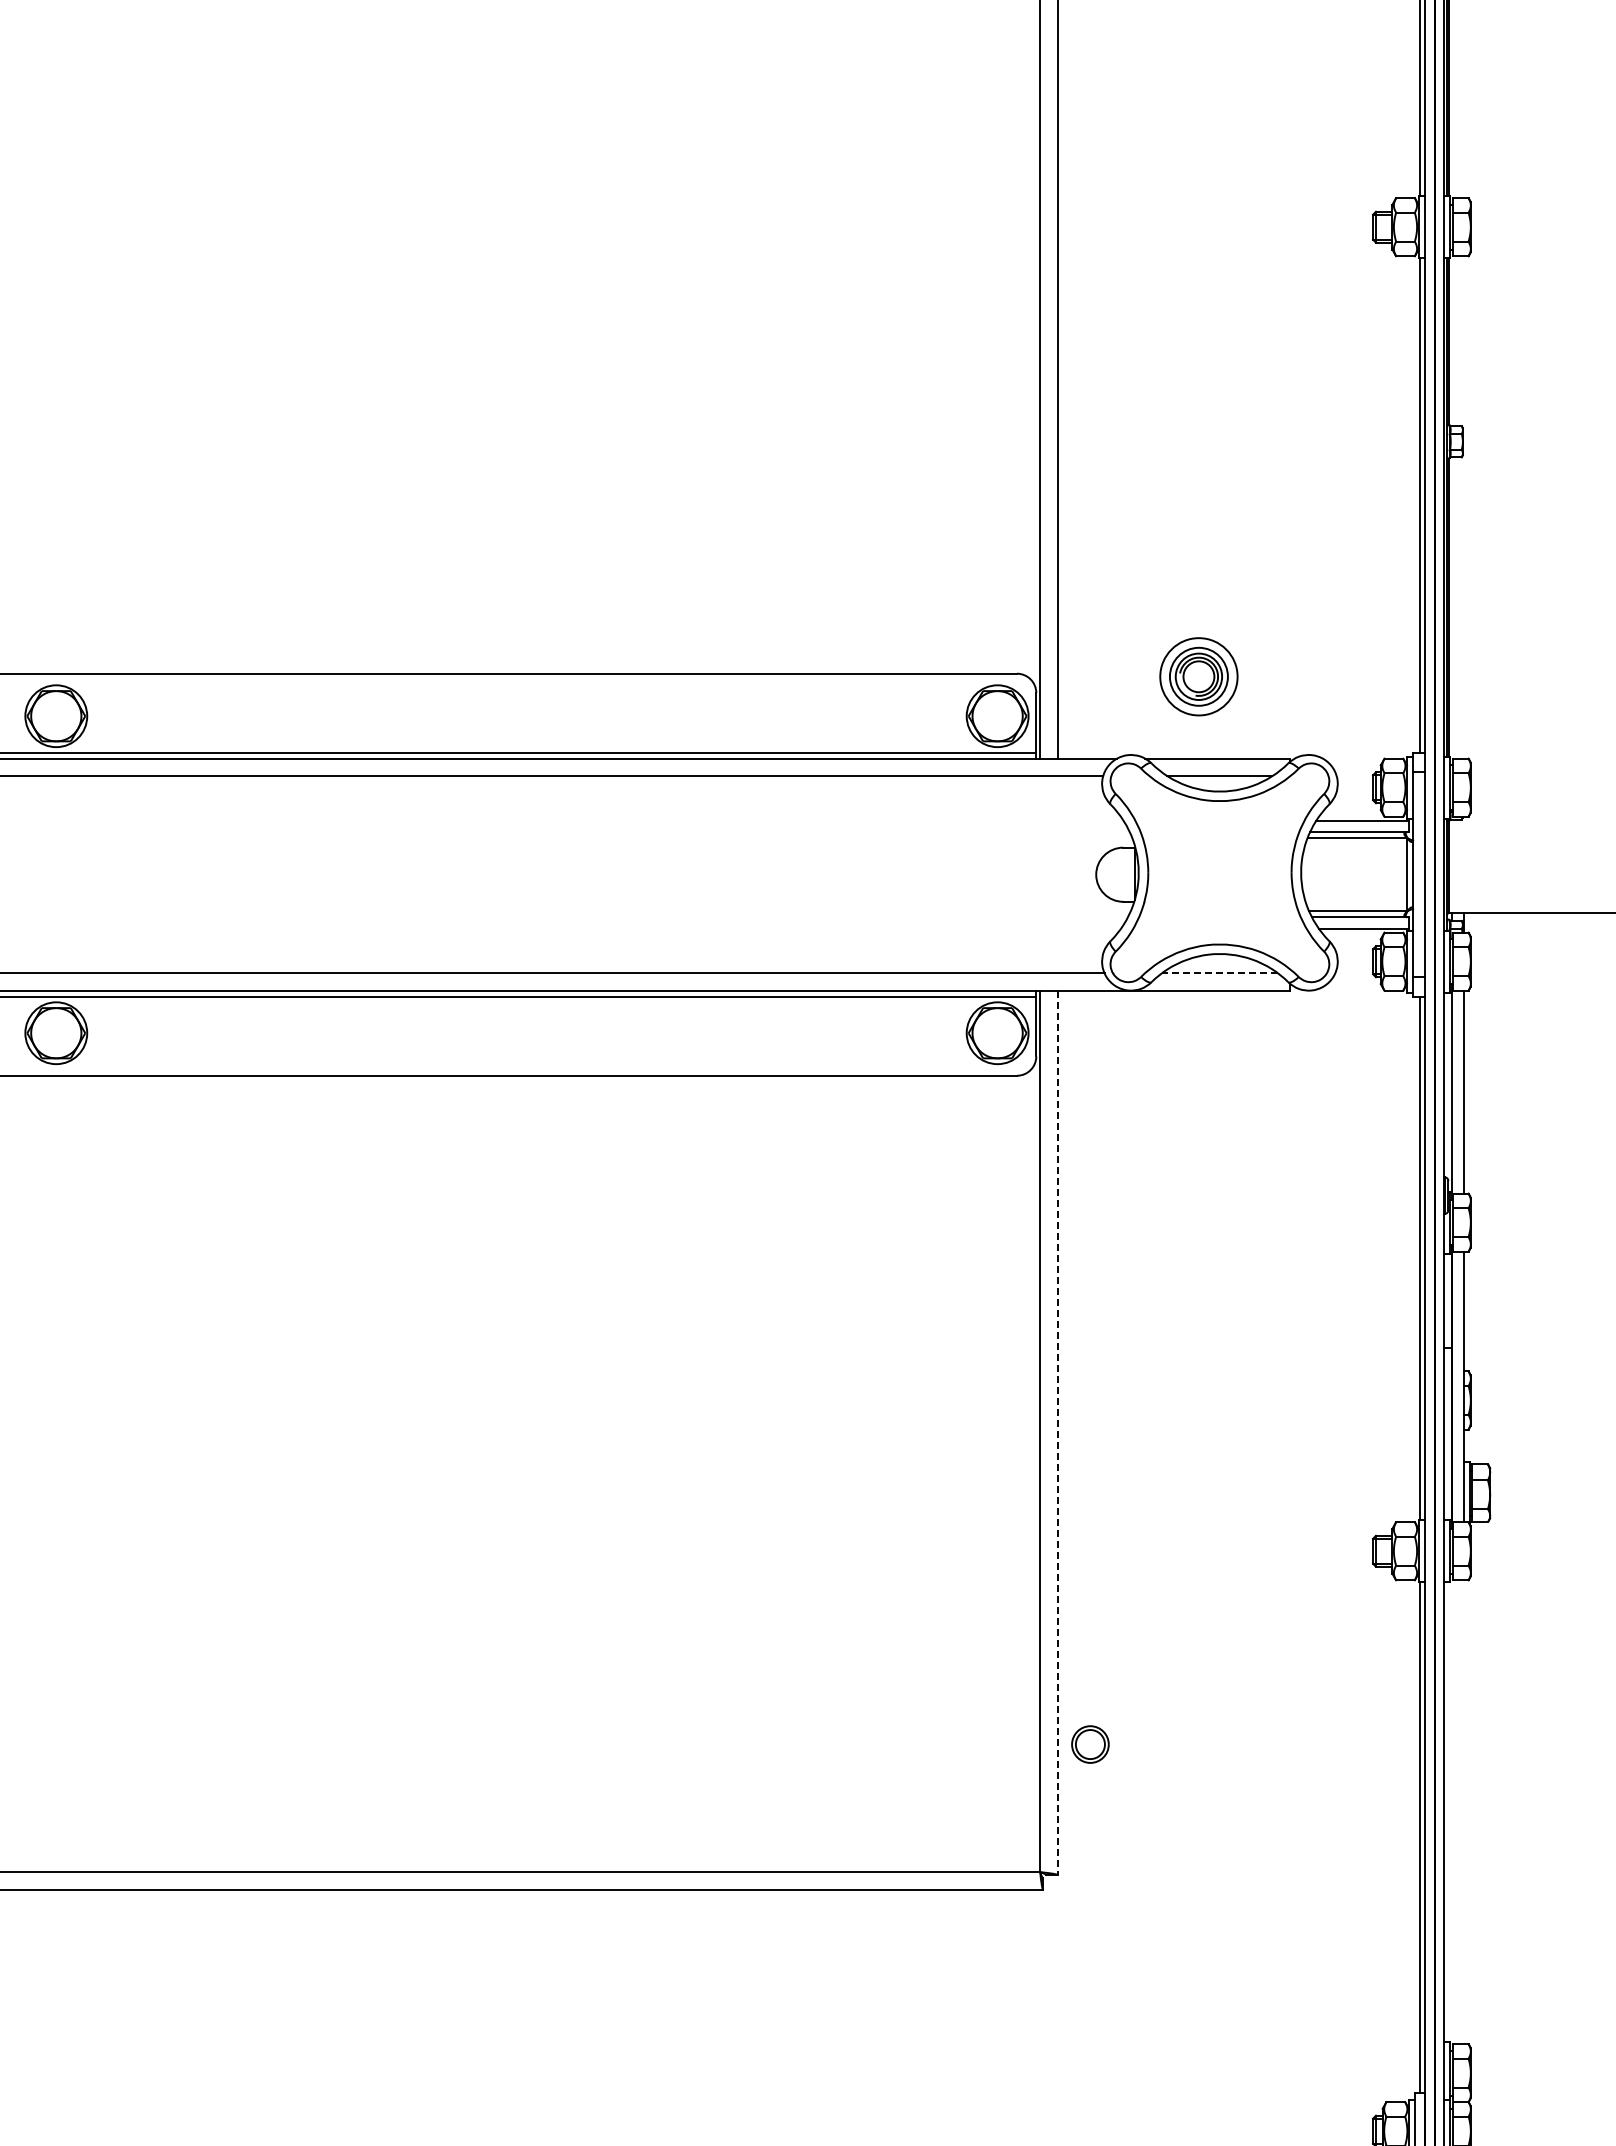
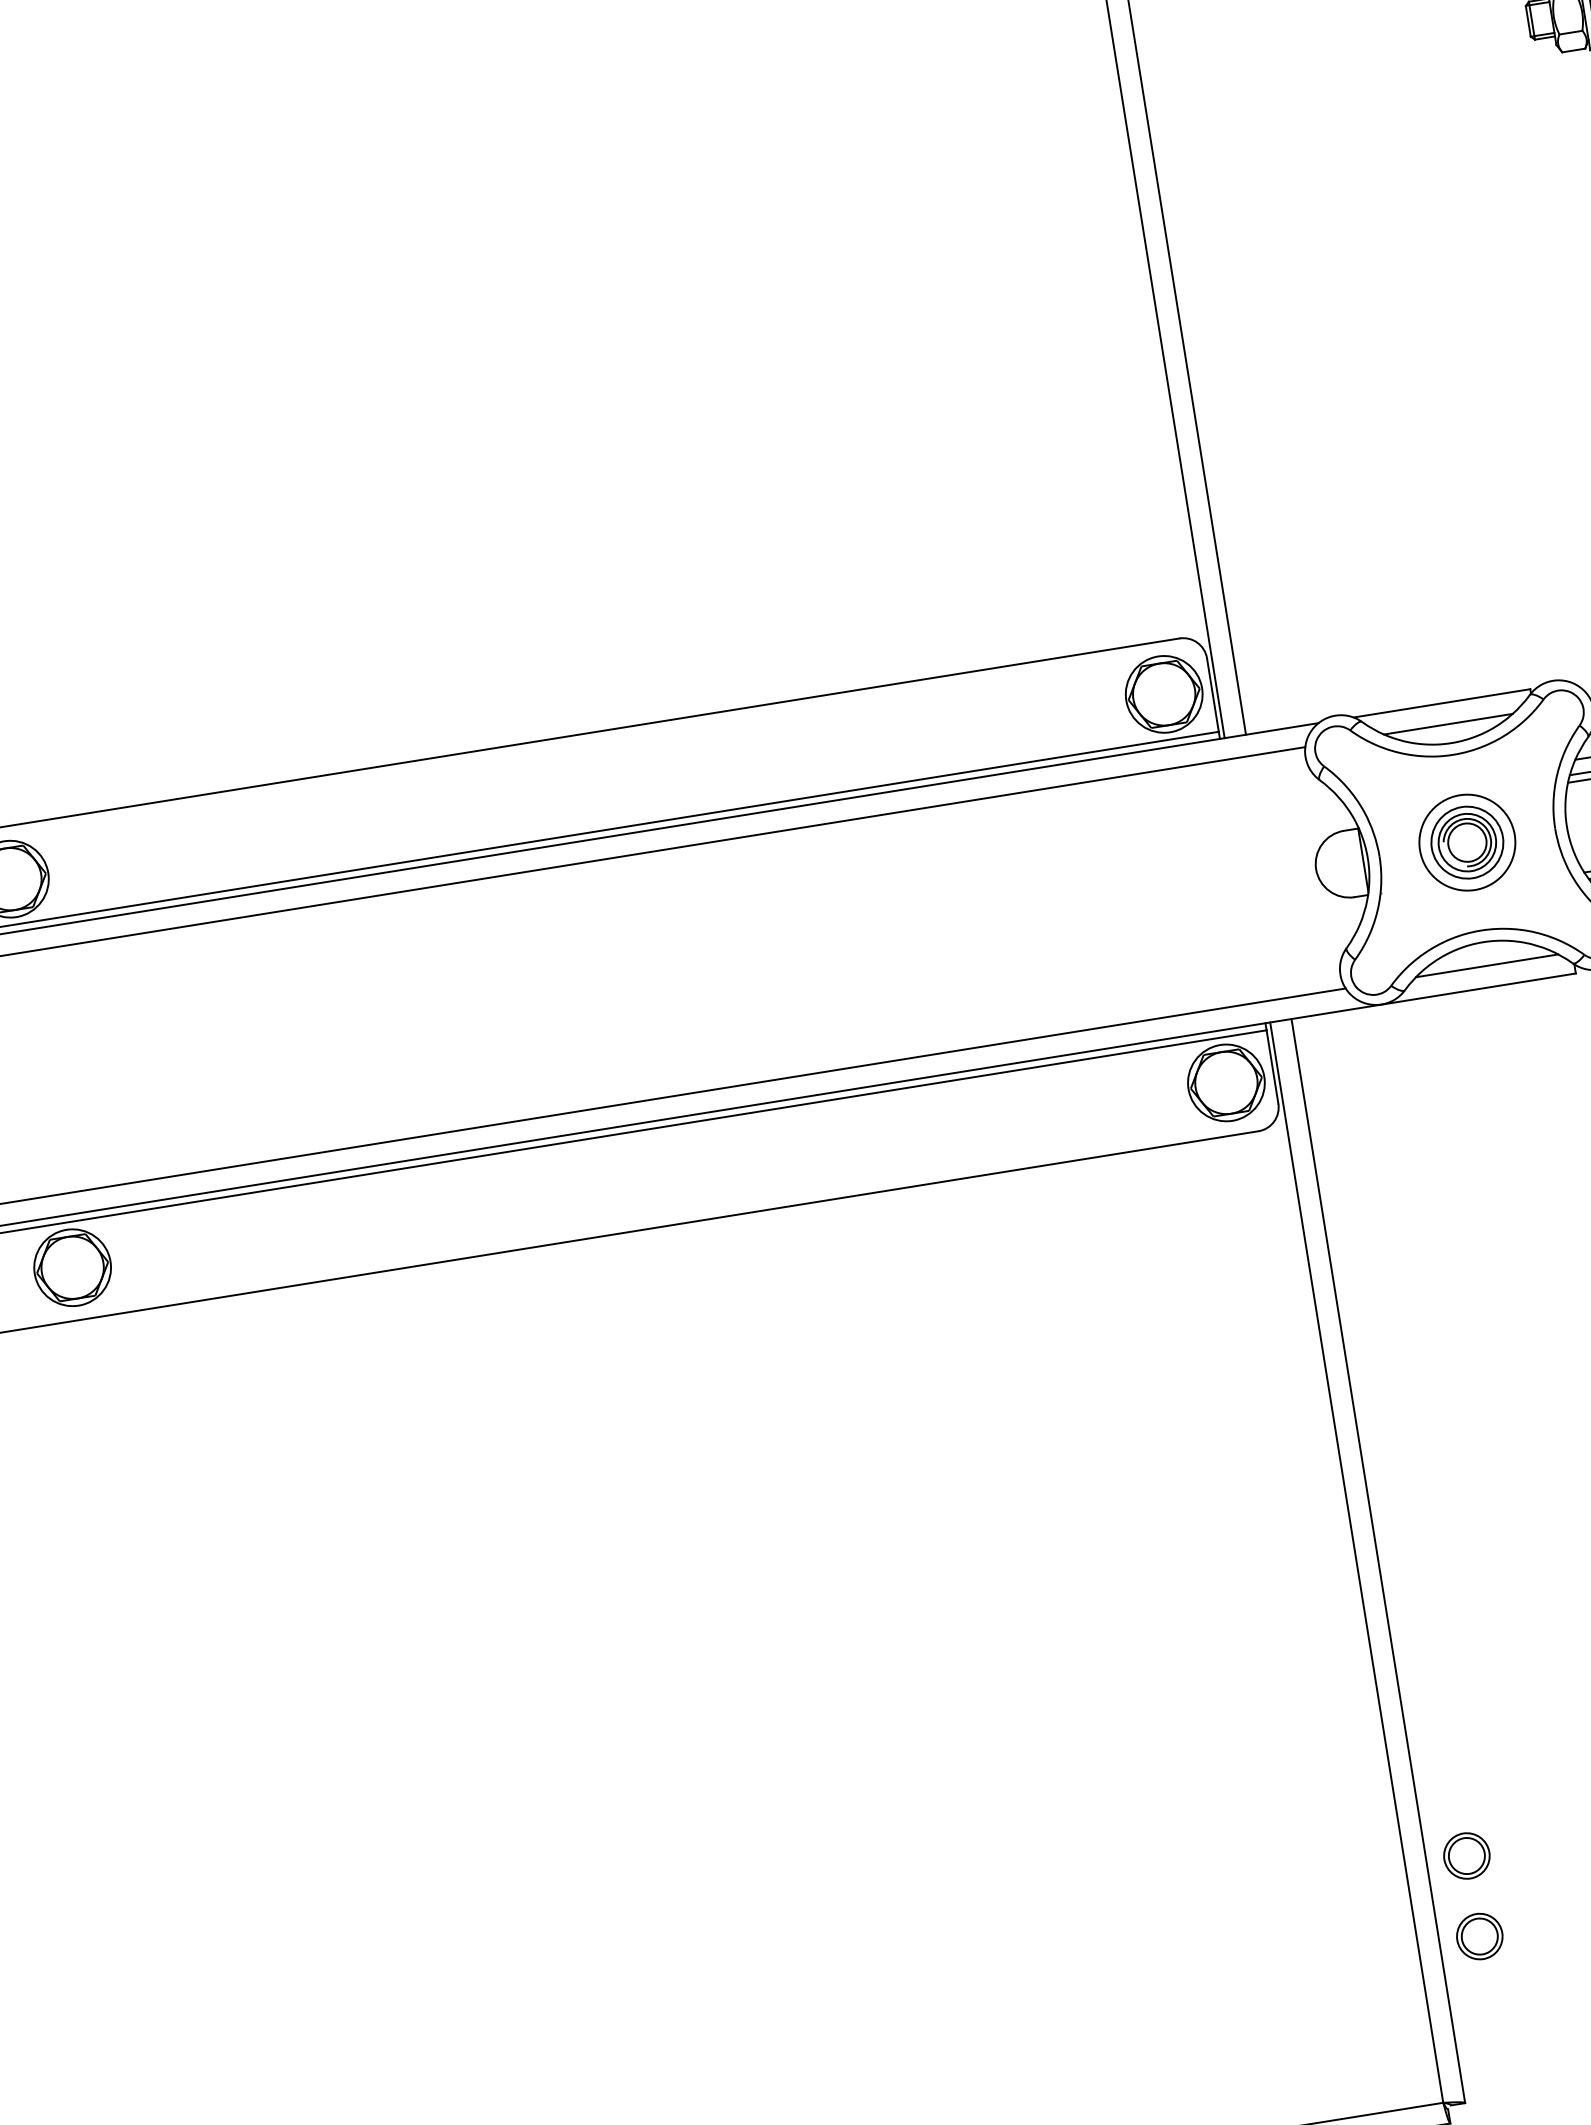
part: (1198, 676) -> (1466, 842), moved
line: (1219, 973) -> (1486, 966), dashed -> solid
line: (1057, 1433) -> (1378, 1561), dashed -> solid
part: (1090, 1678) -> (1466, 1855), added

